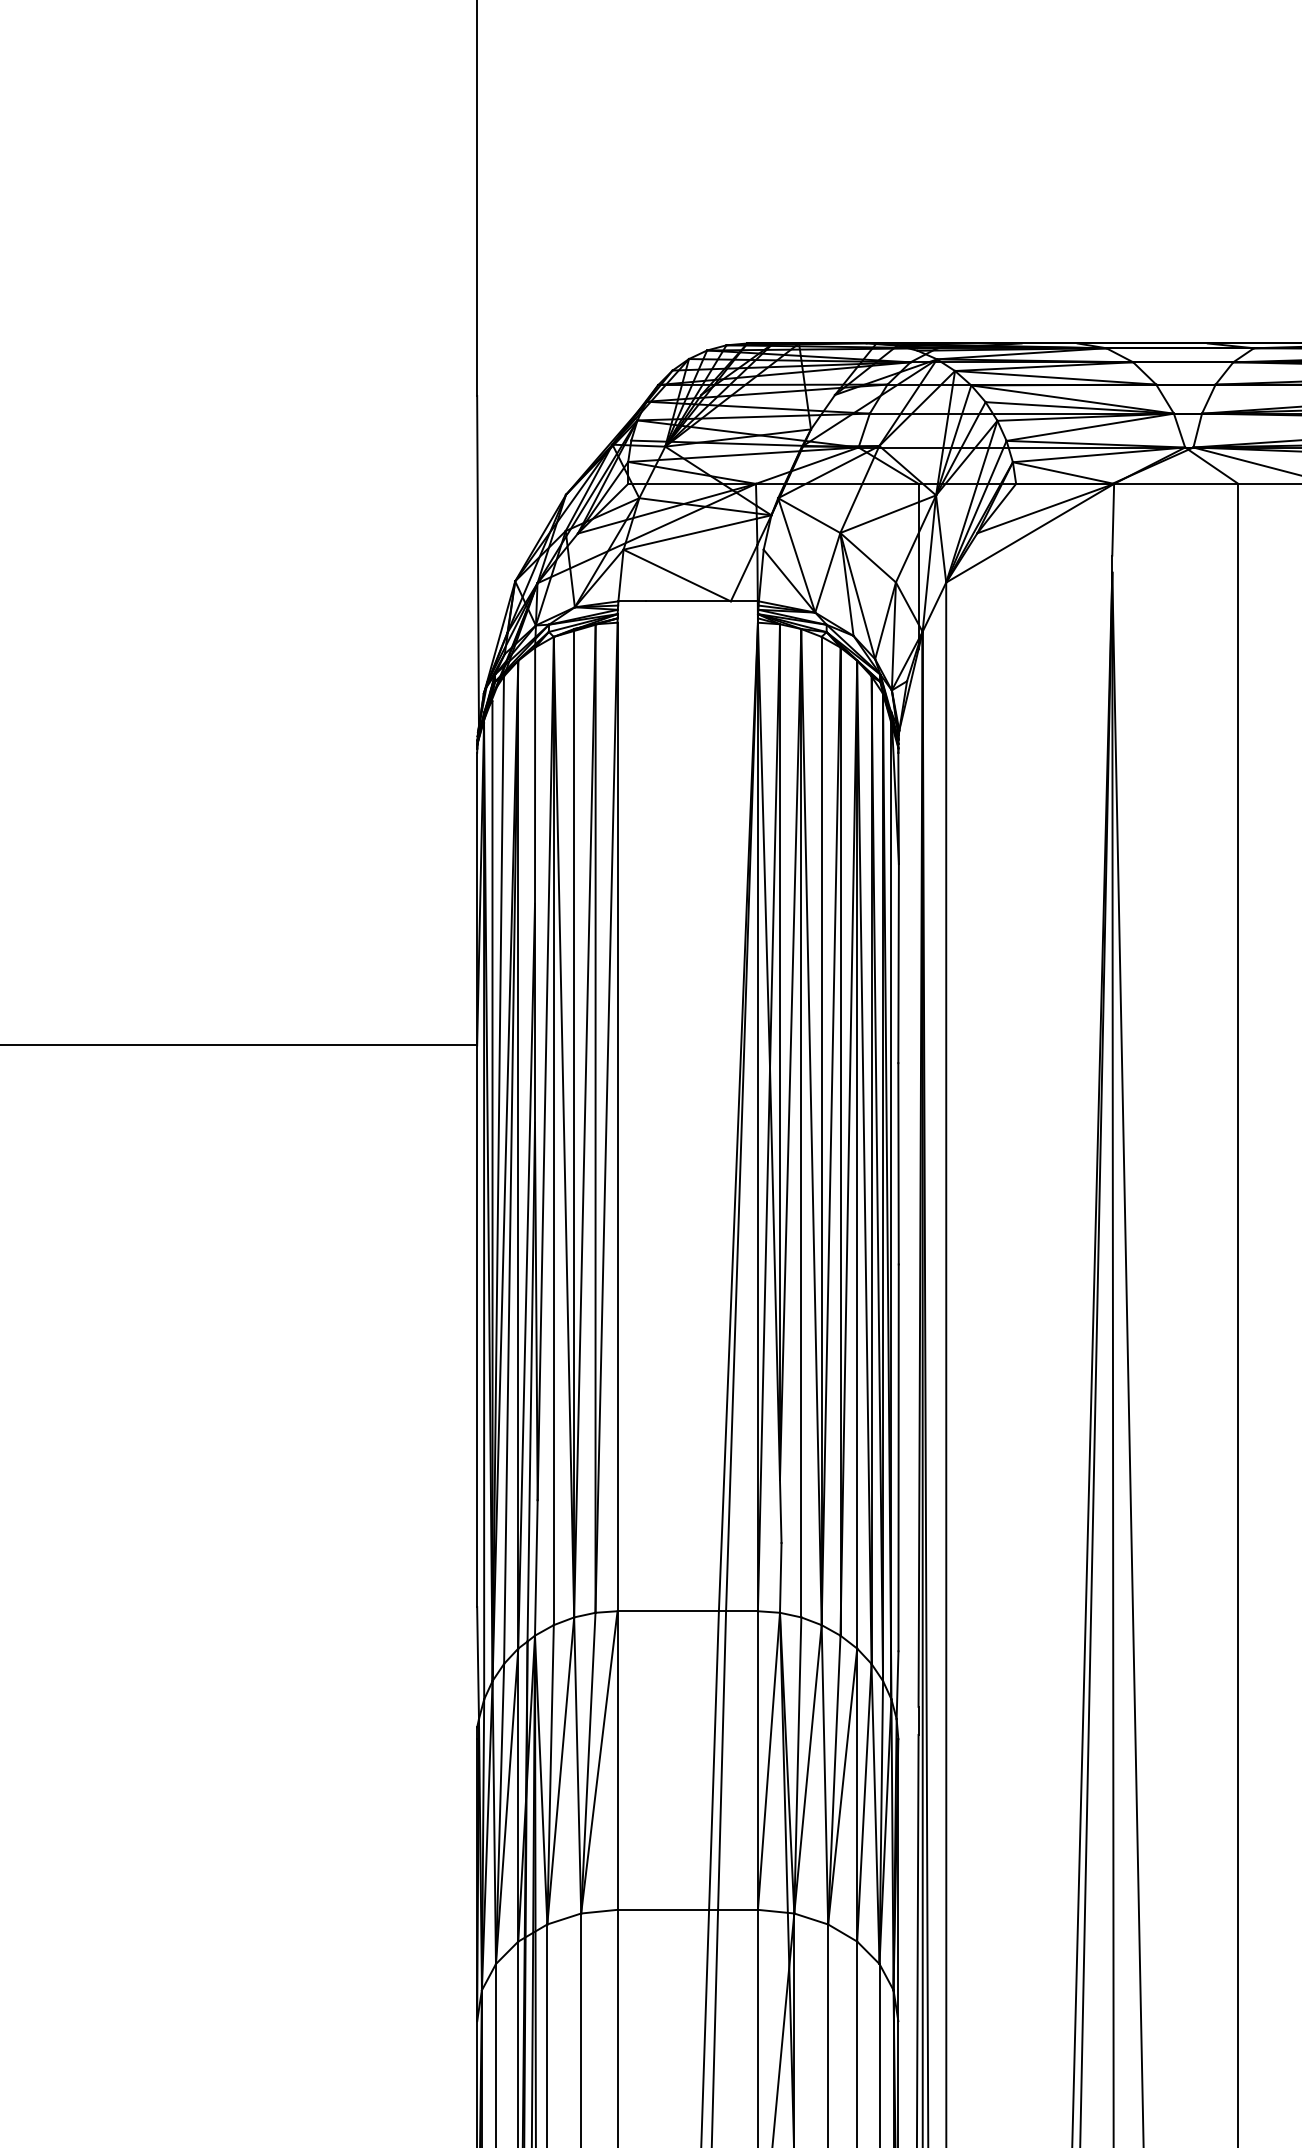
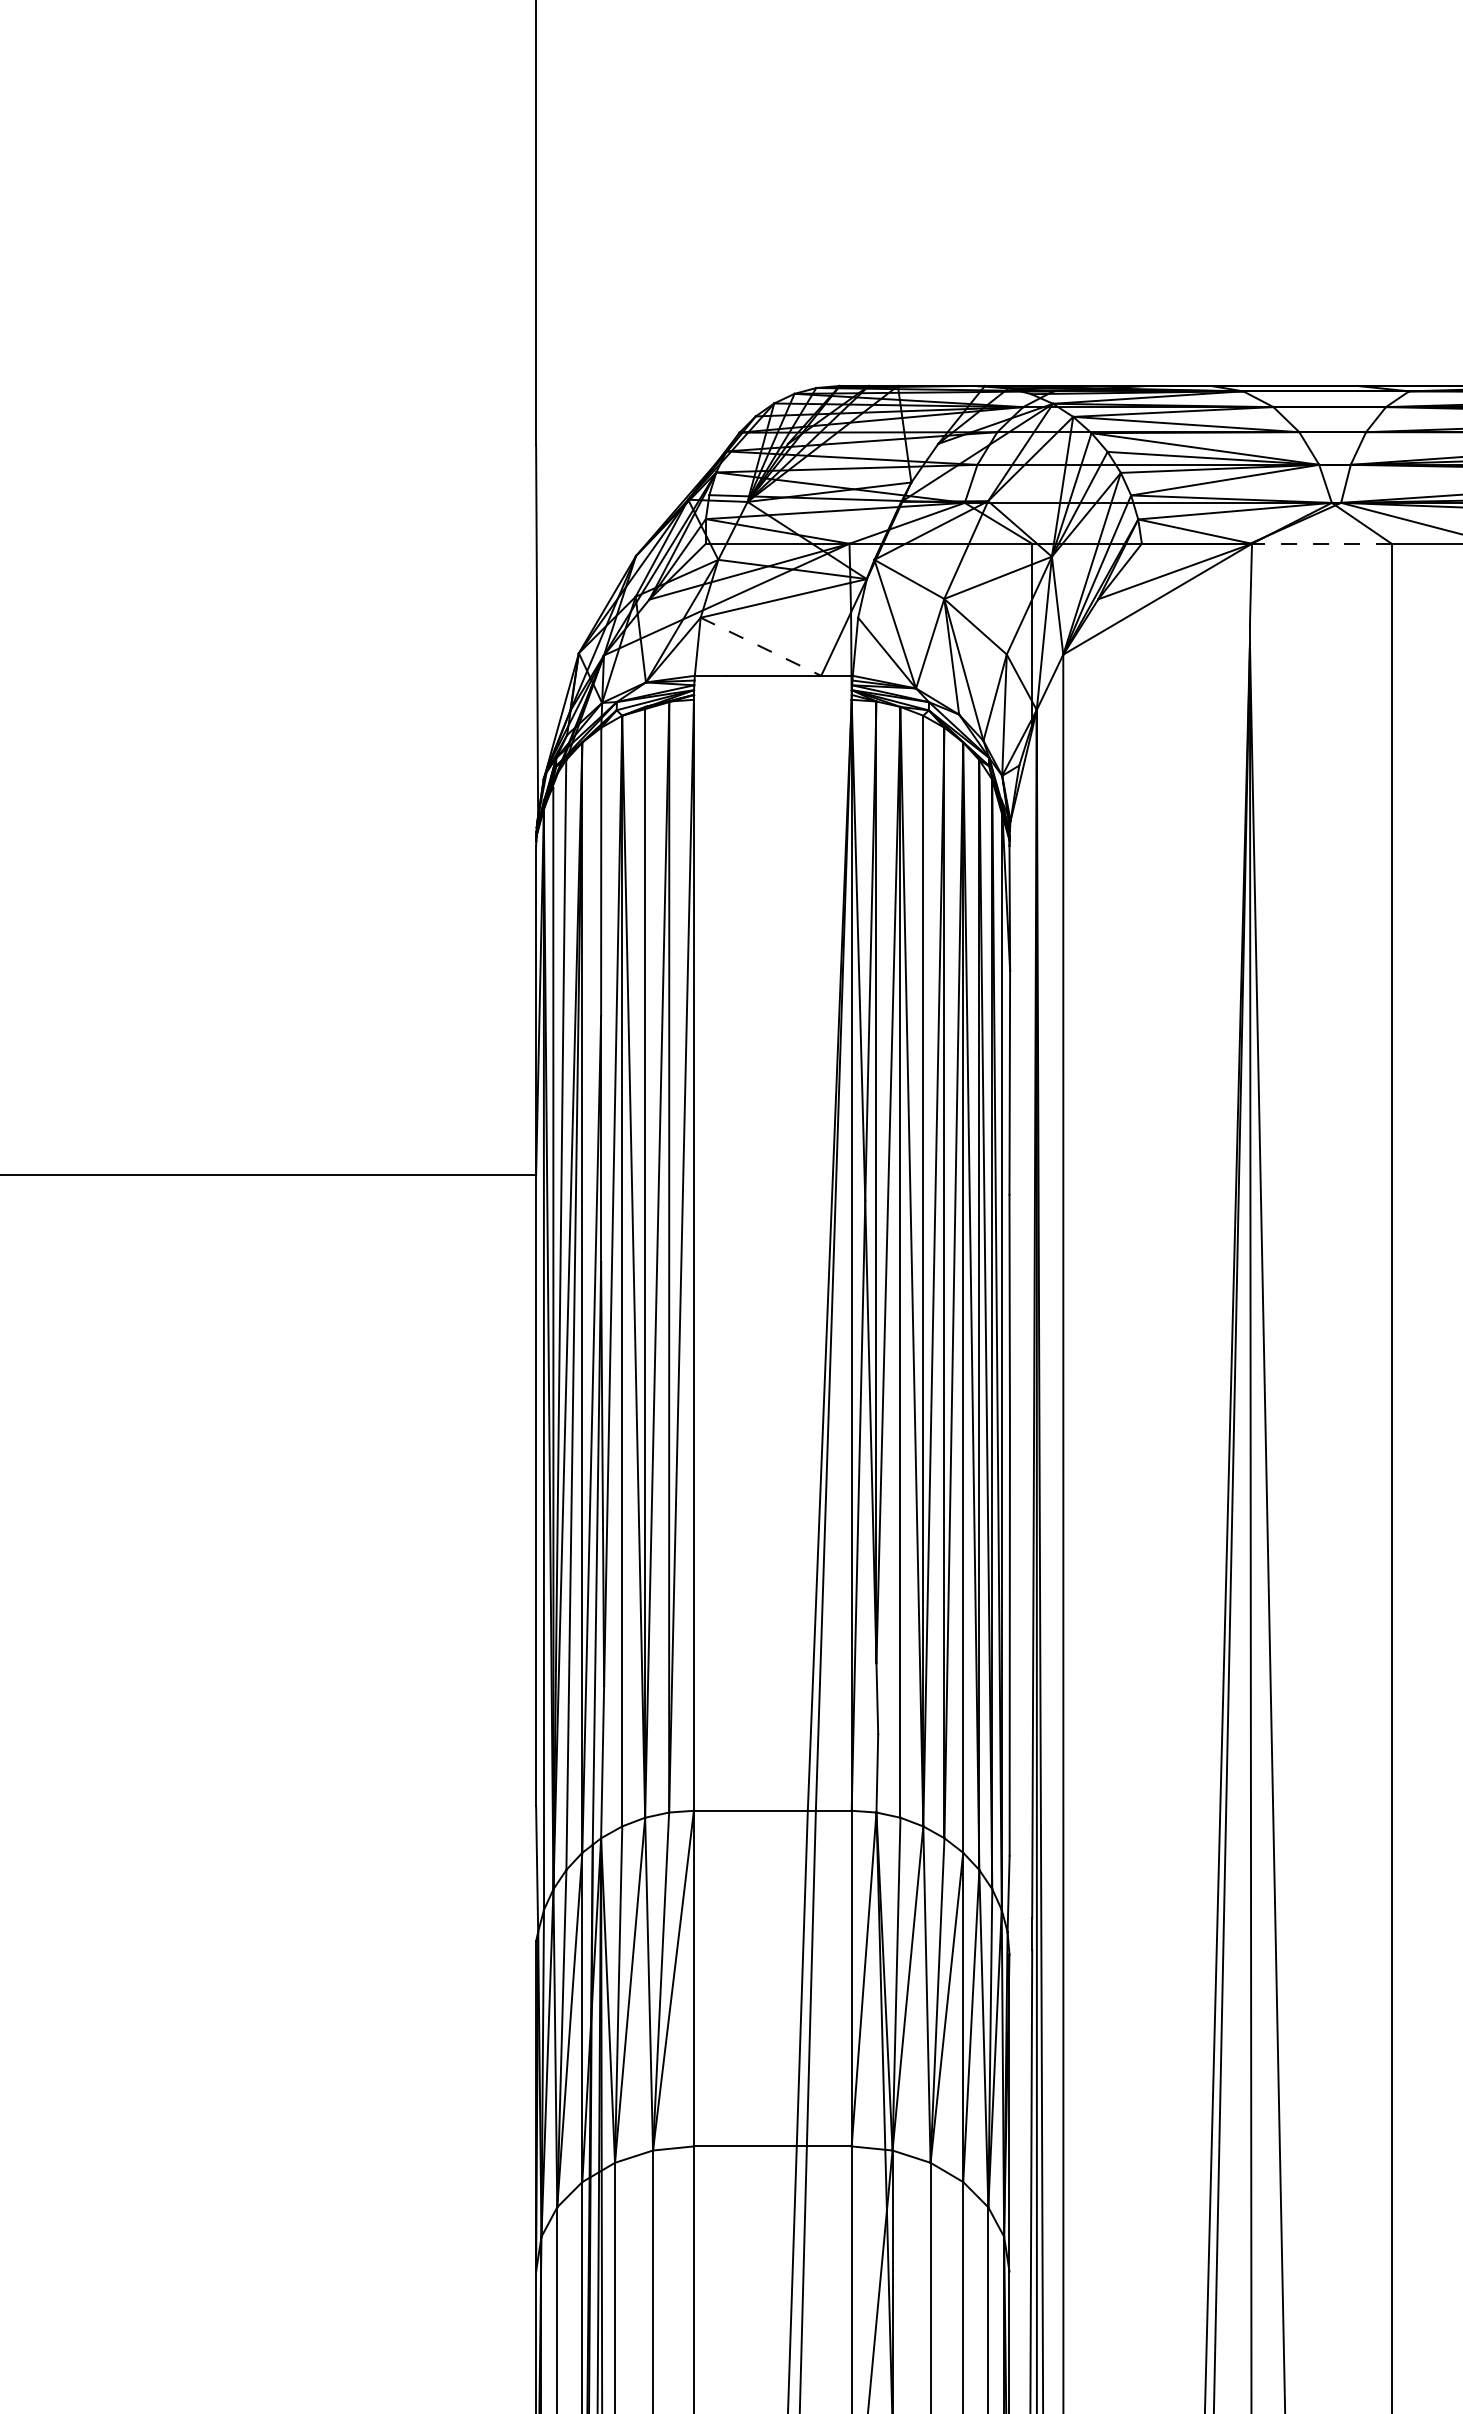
line: (1175, 483) -> (1320, 543), solid -> dashed
line: (677, 575) -> (761, 646), solid -> dashed

